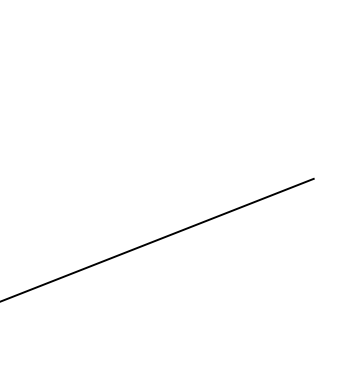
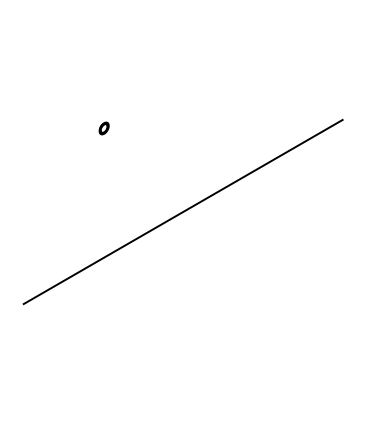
part: (67, 150) -> (103, 128), added

